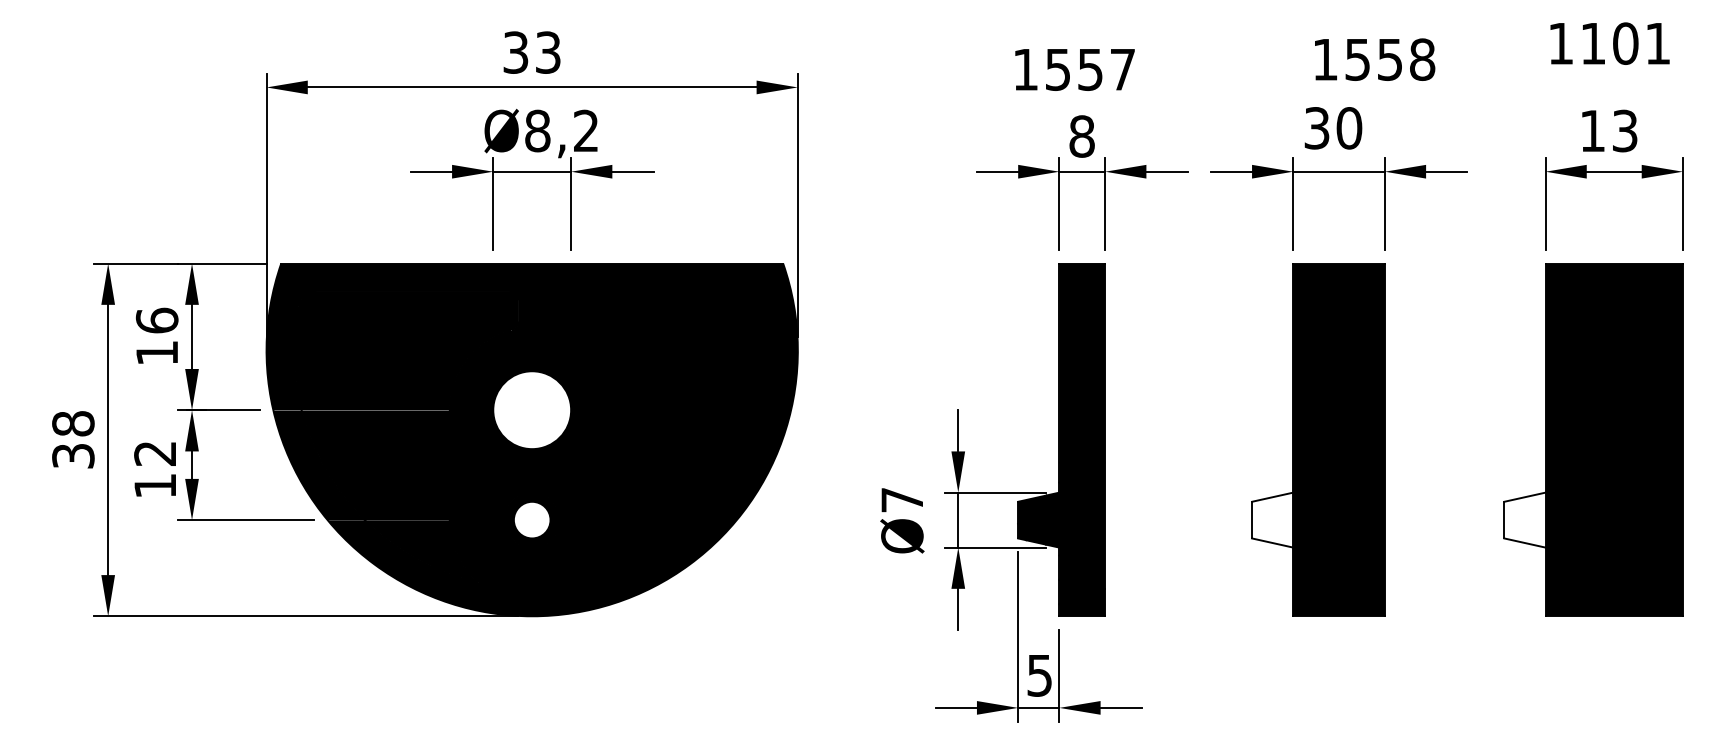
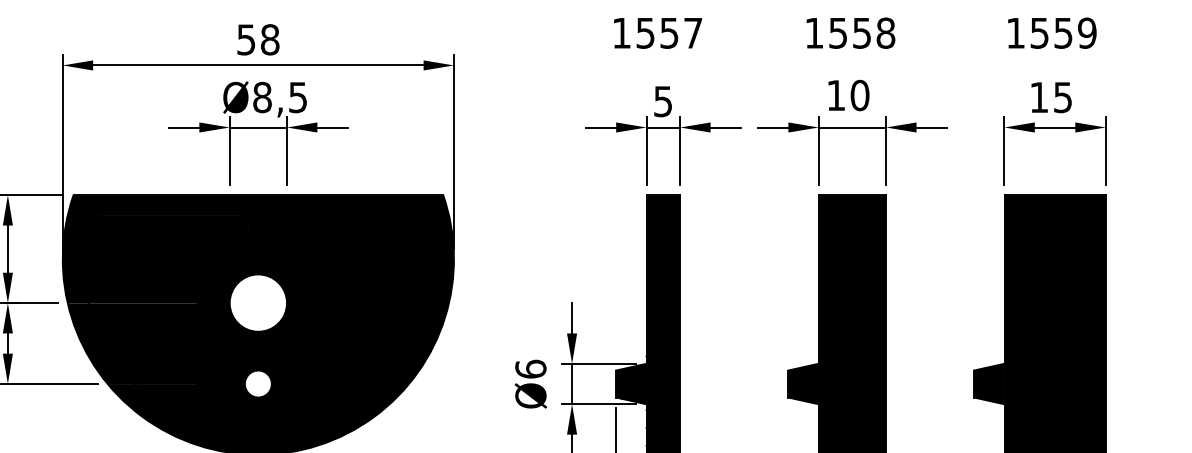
text: (1625, 43) -> (1063, 33), 1101 -> 1559
text: (532, 52) -> (258, 39), 33 -> 58
text: (1375, 59) -> (851, 33), moved
text: (1074, 69) -> (657, 33), moved
text: (1316, 128) -> (835, 95), 30 -> 10
text: (586, 130) -> (298, 97), Ø8,2 -> Ø8,5
text: (1625, 130) -> (1063, 97), 13 -> 15
text: (1081, 136) -> (662, 101), 8 -> 5
text: (902, 499) -> (531, 368), Ø7 -> Ø6
fill: (1272, 519) -> (803, 383), added
fill: (1524, 519) -> (988, 383), added

